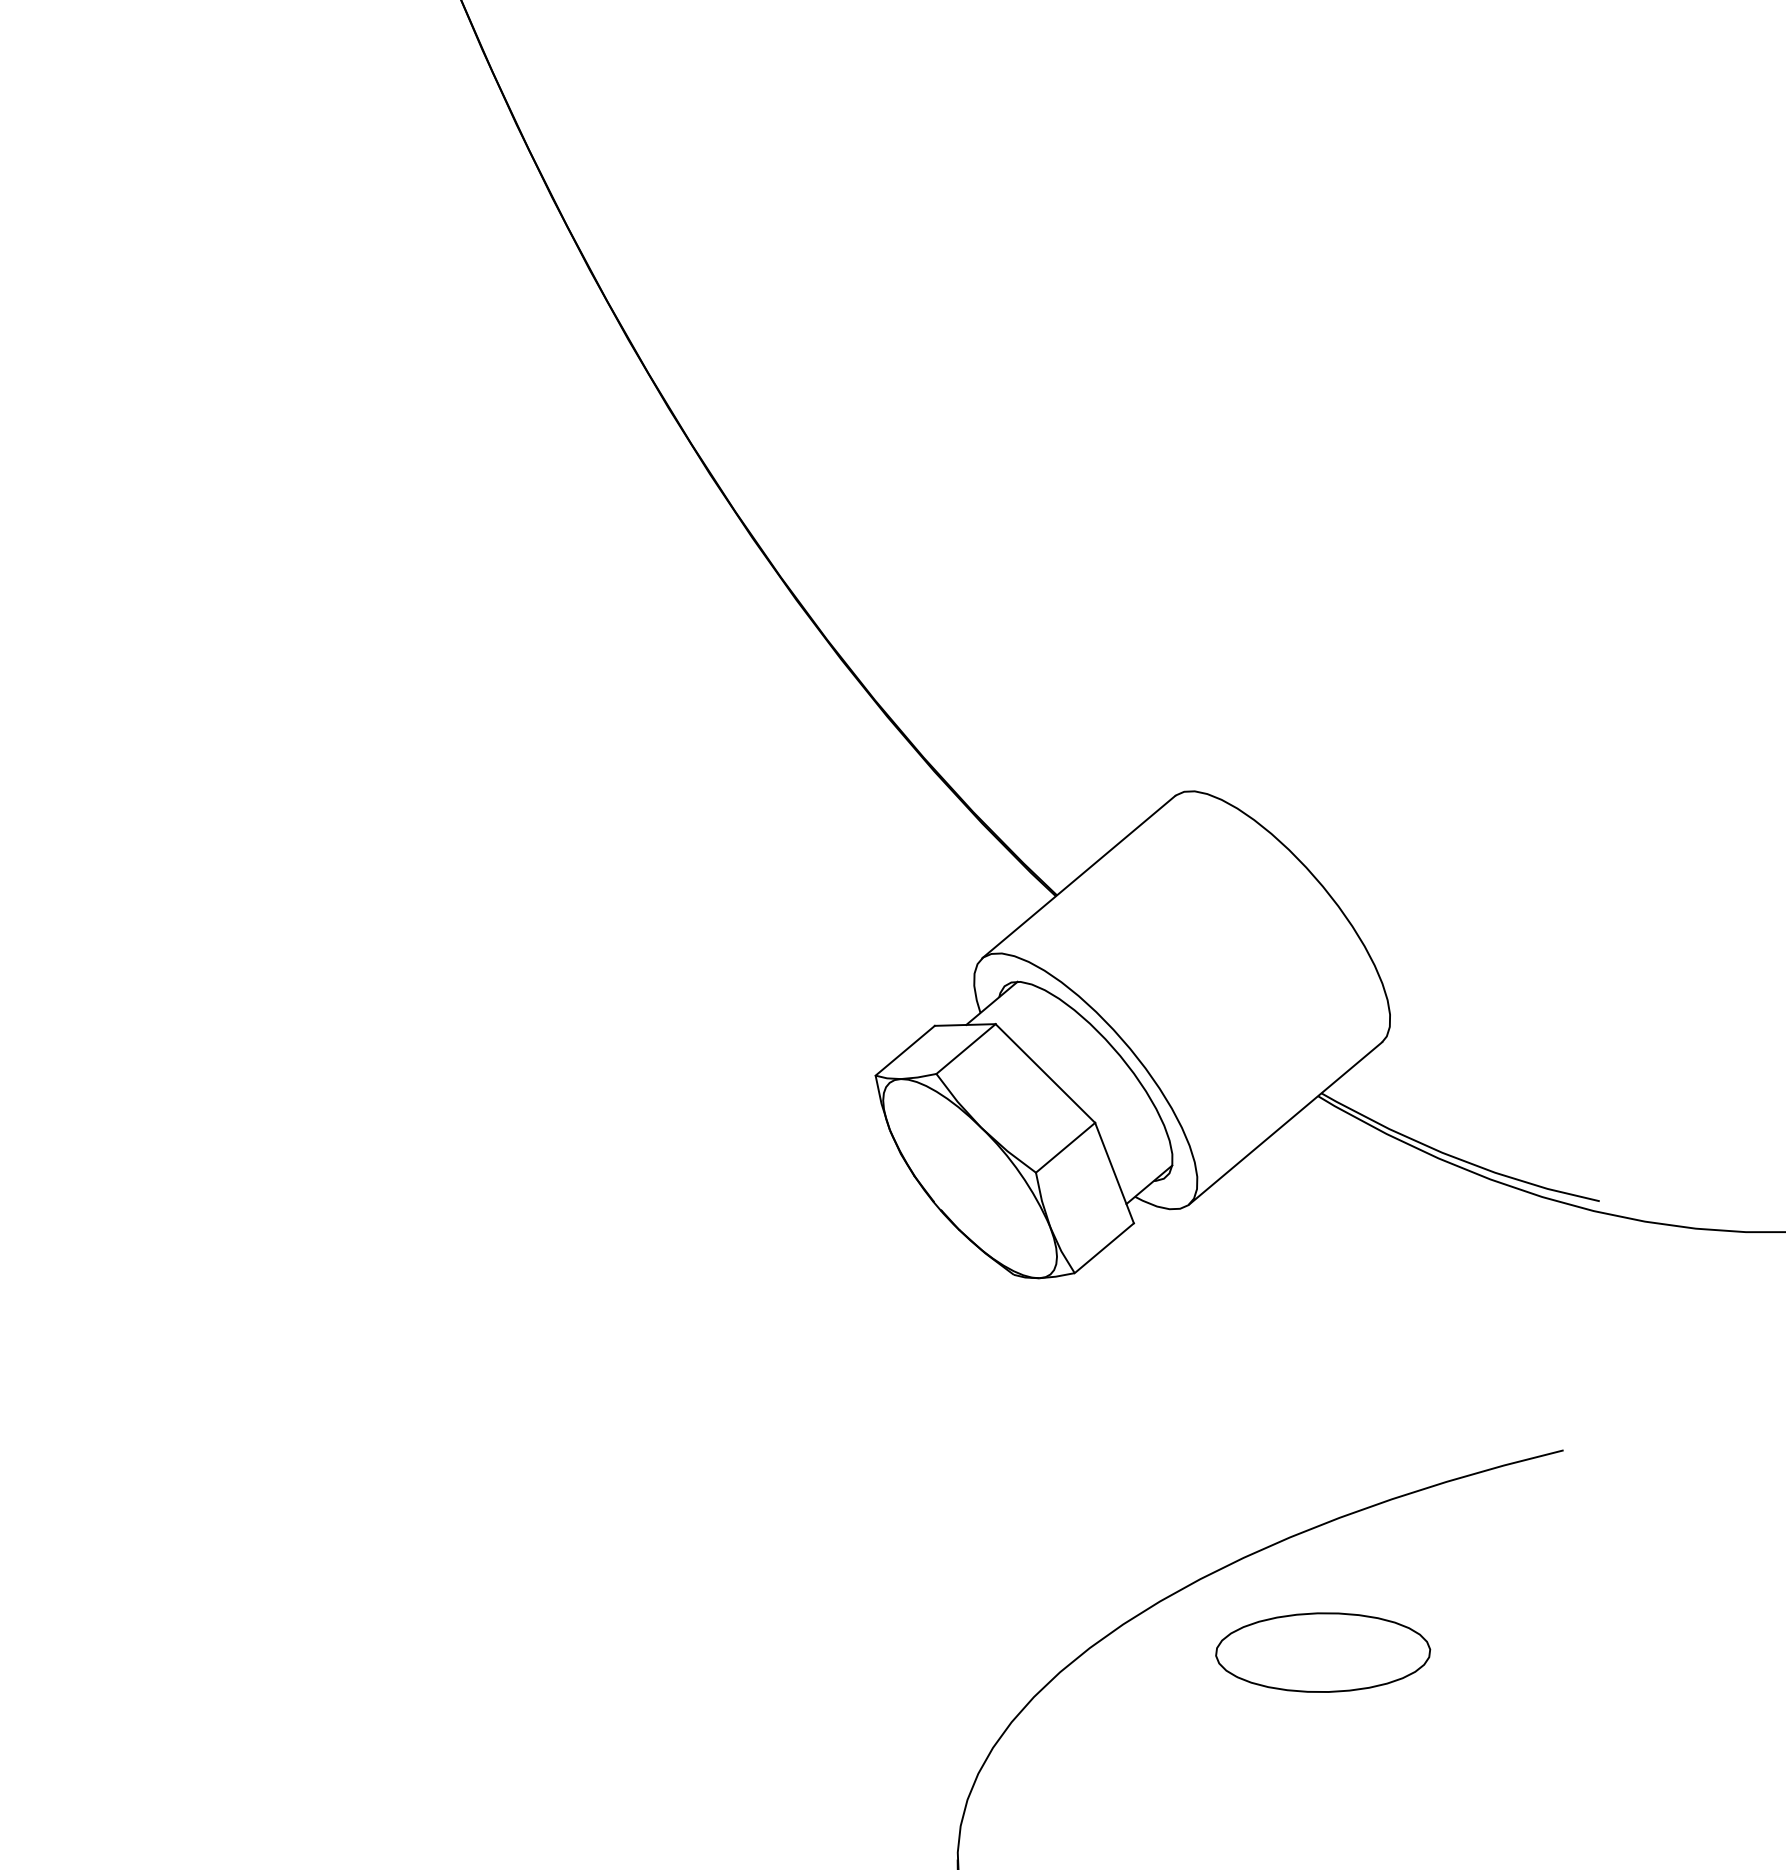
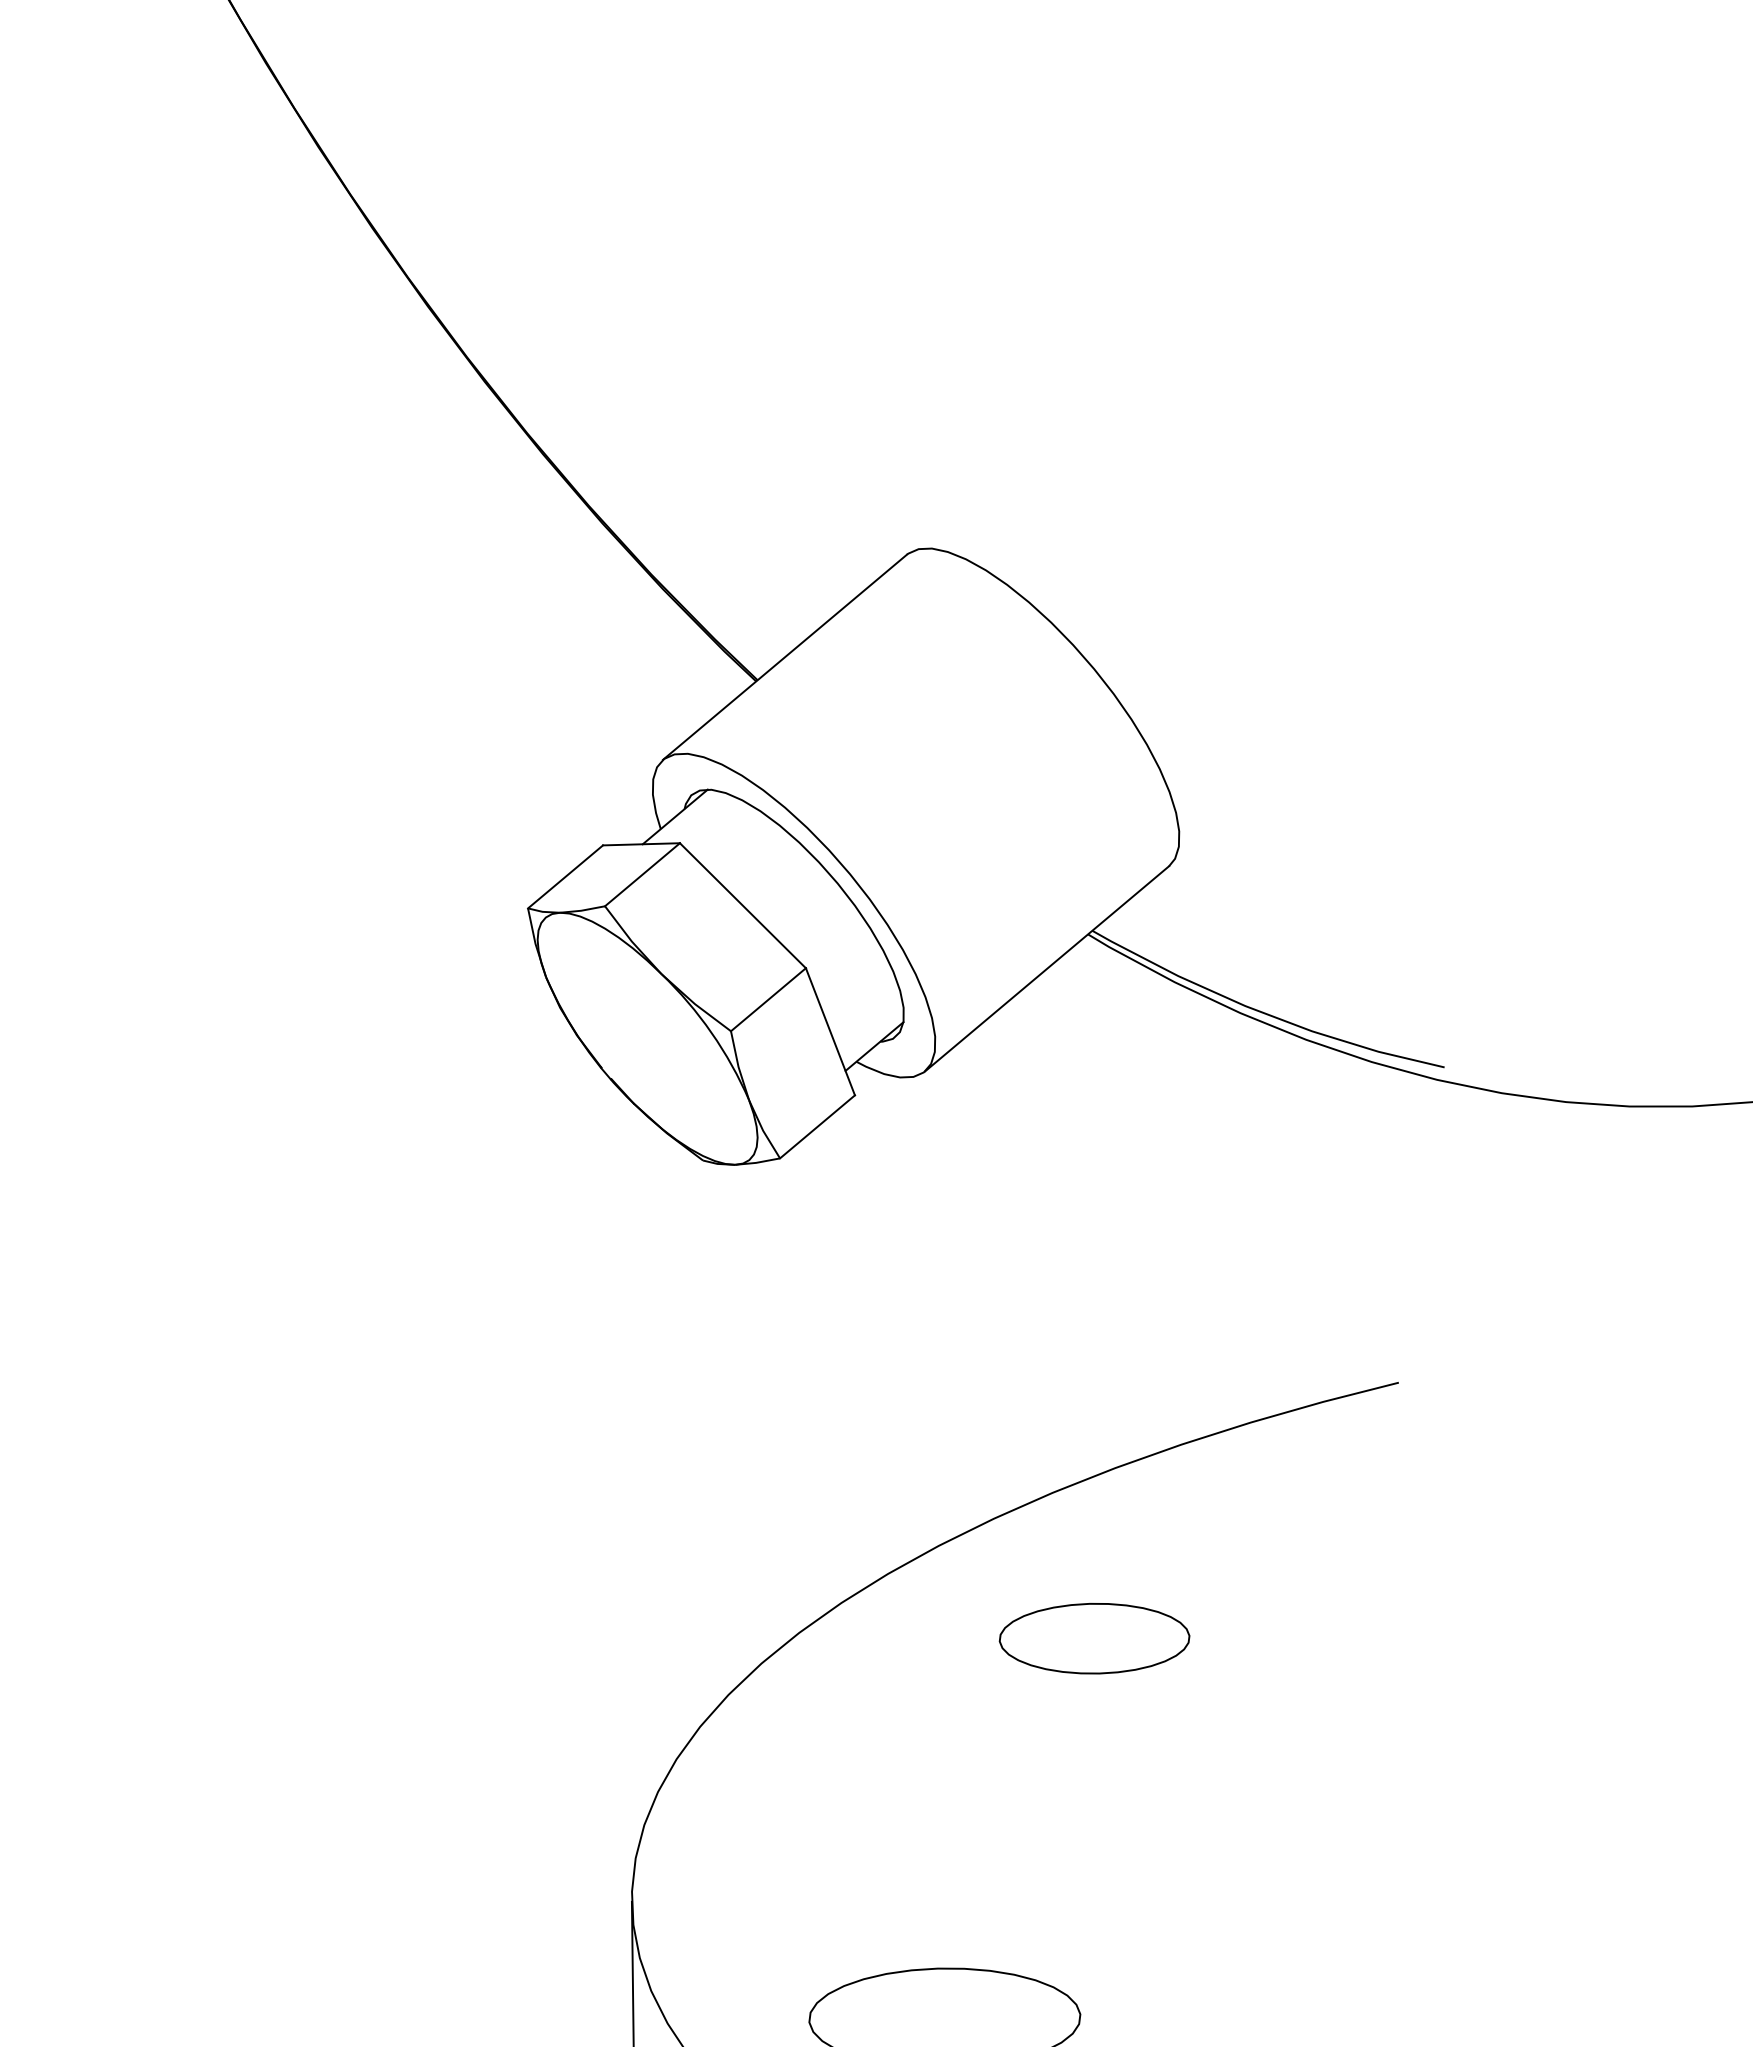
part: (1323, 1652) -> (1094, 1638), size x0.7

